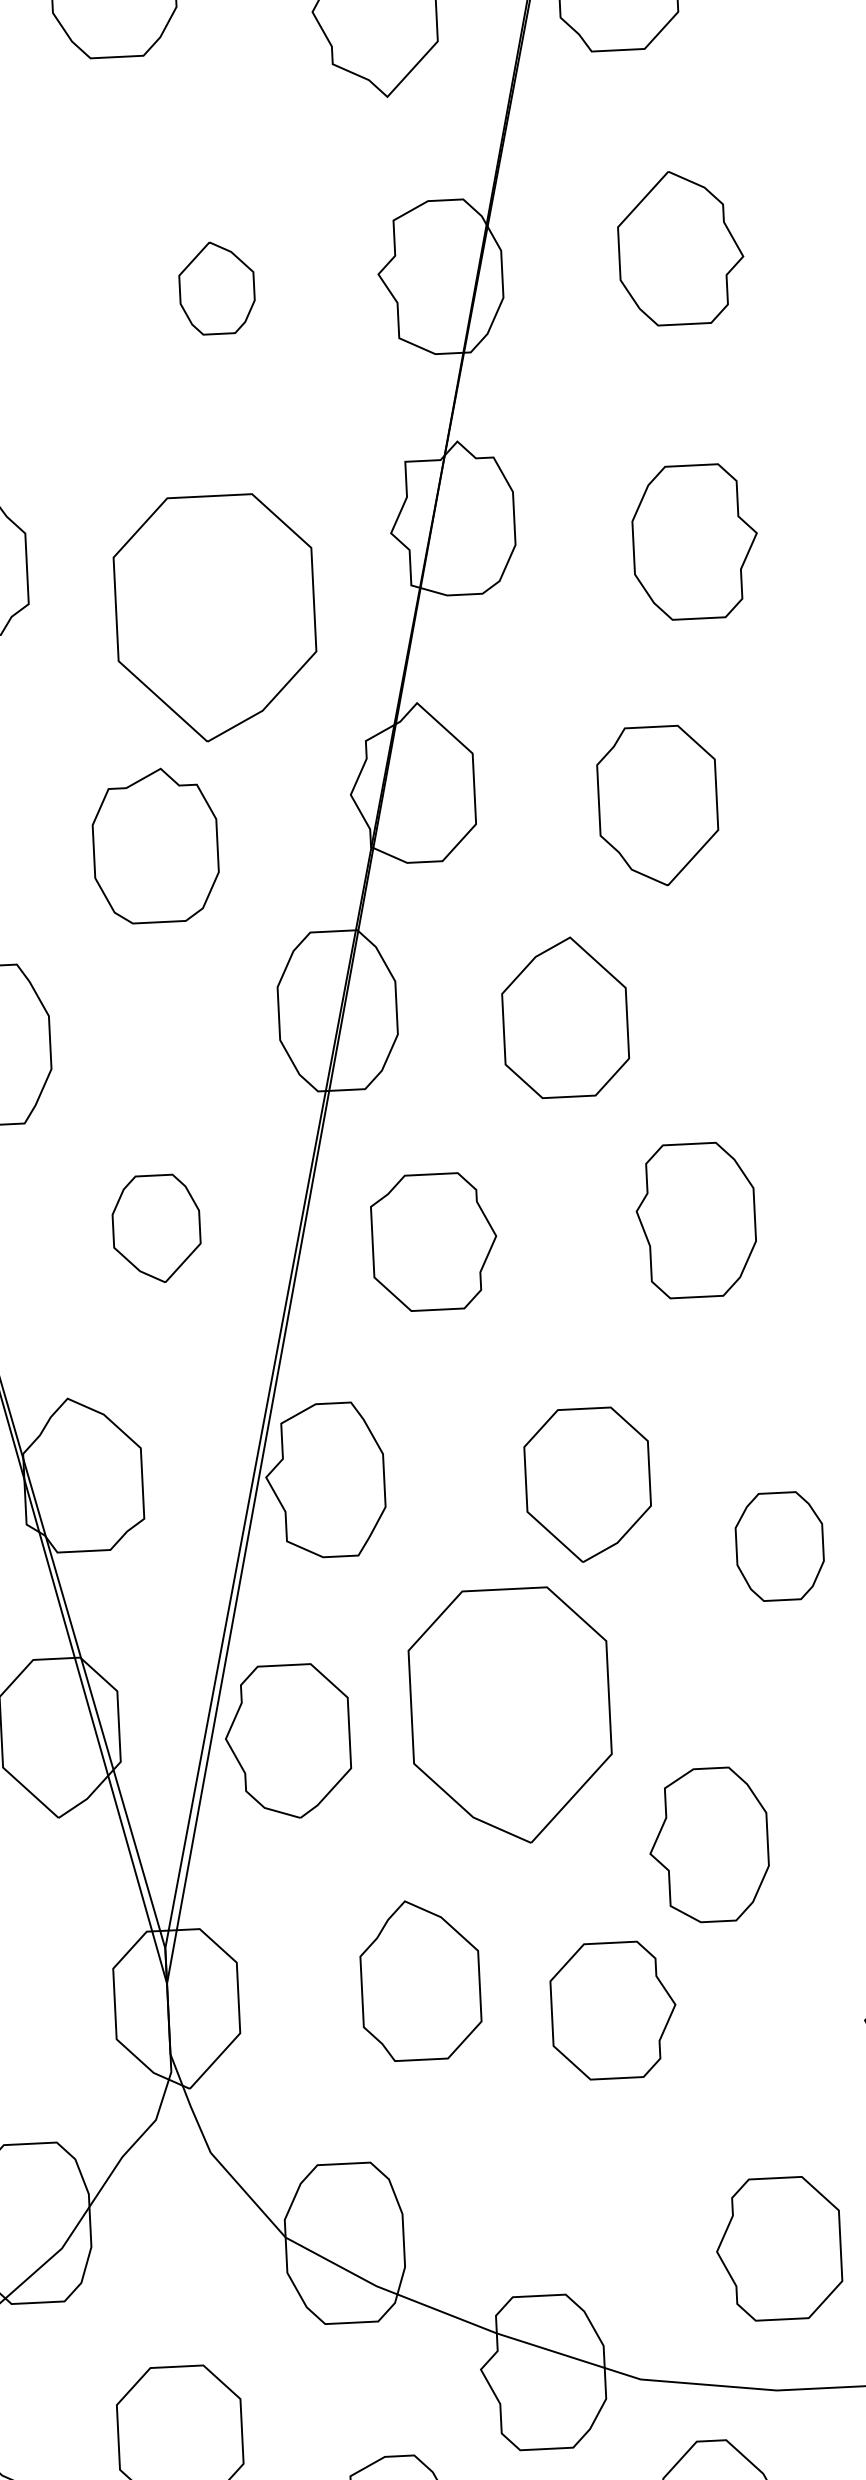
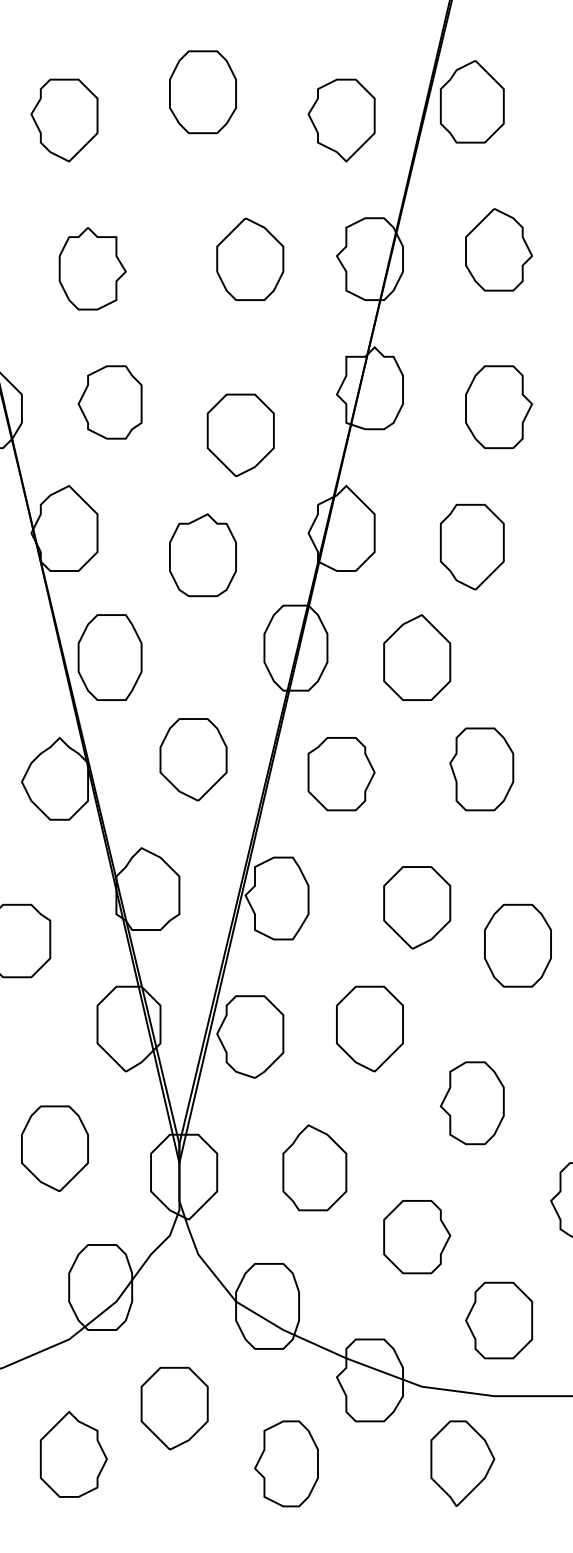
part: (217, 286) -> (250, 258), size x1.67
part: (214, 618) -> (240, 435), size x0.62
part: (156, 1228) -> (193, 759), size x1.43
part: (778, 1546) -> (517, 945), size x1.43
part: (509, 1714) -> (369, 1028), size x0.62
part: (614, 2011) -> (417, 1237), moved

